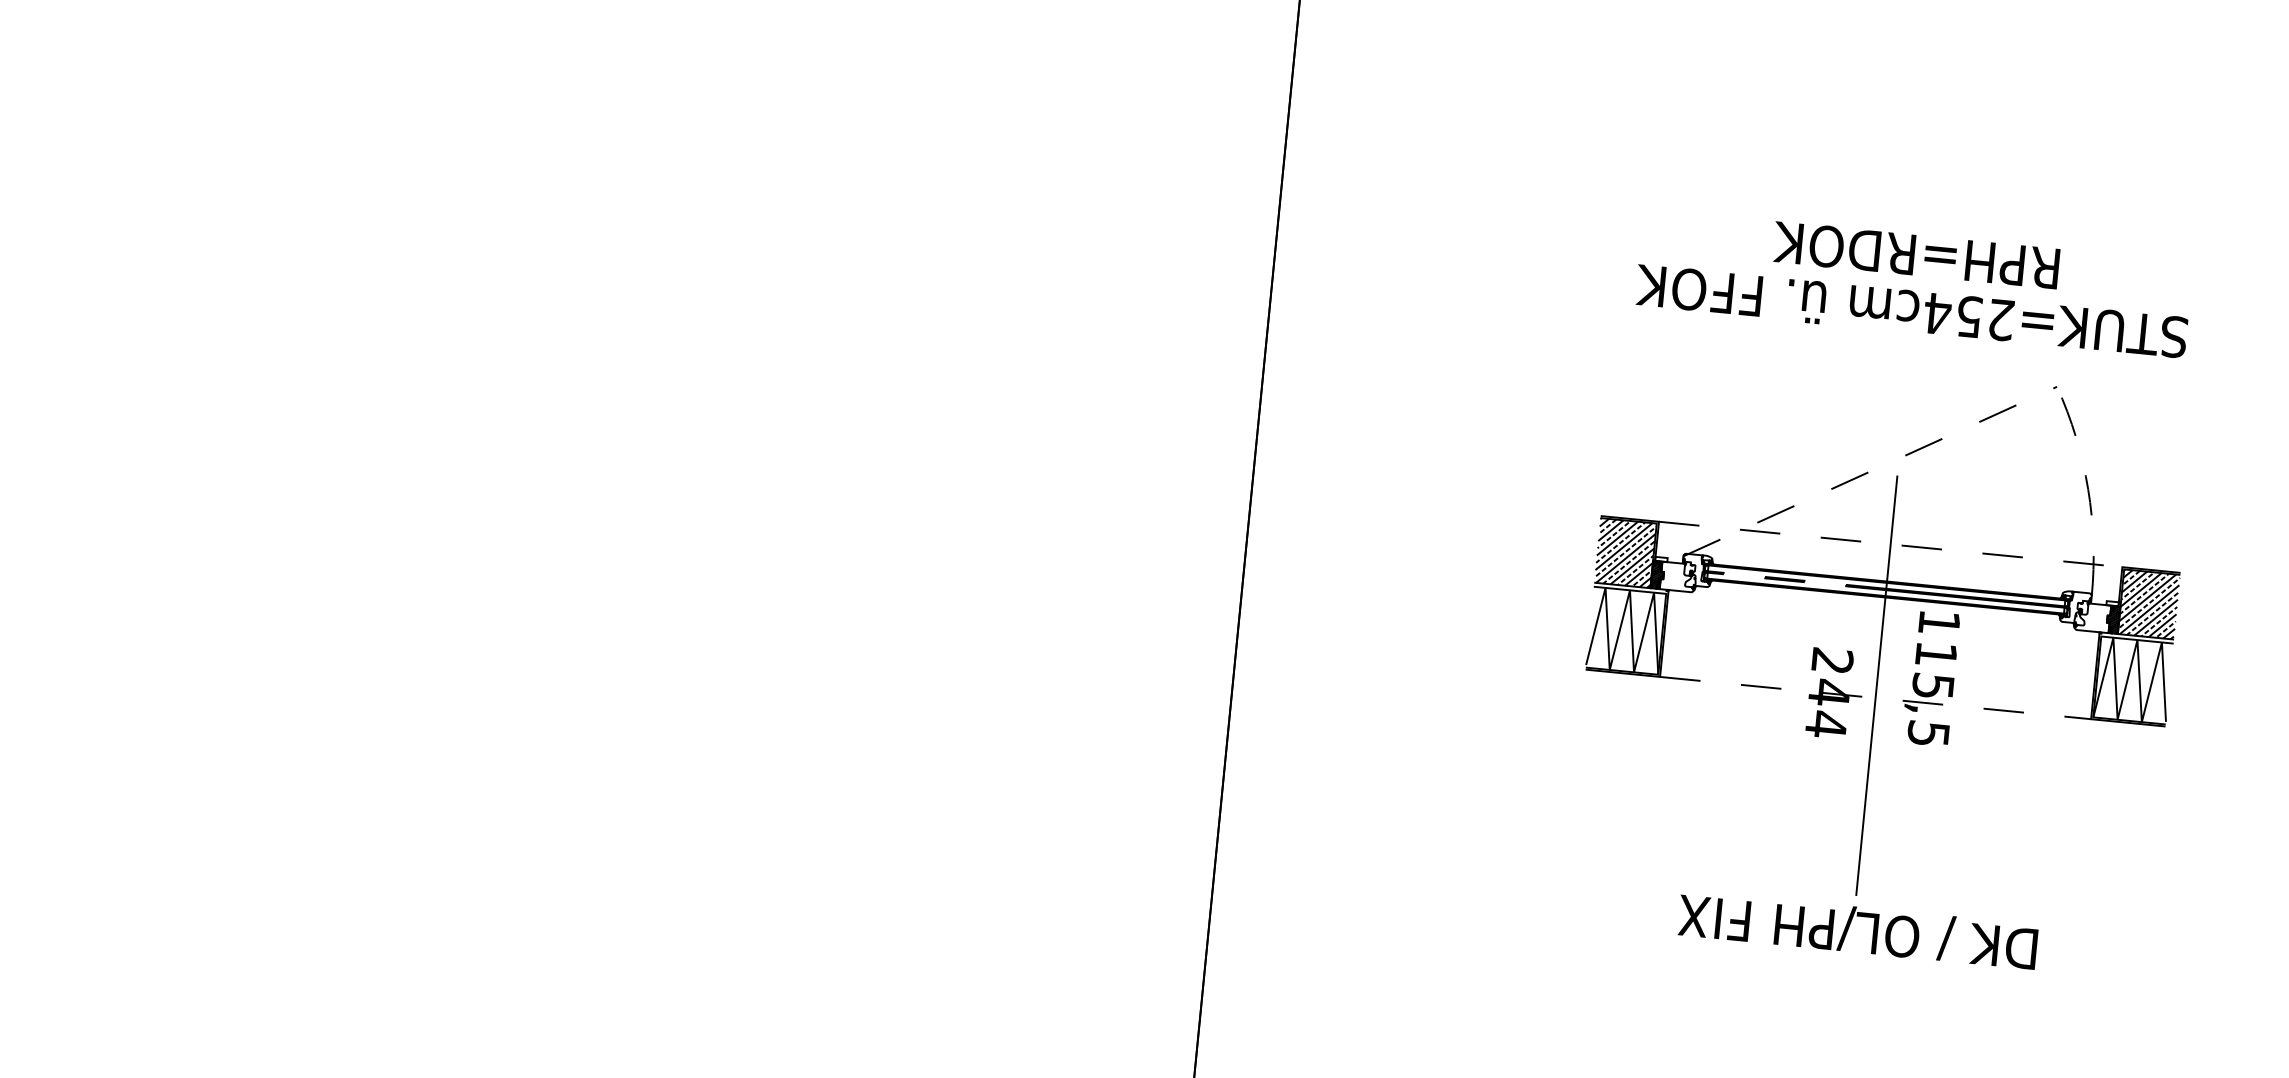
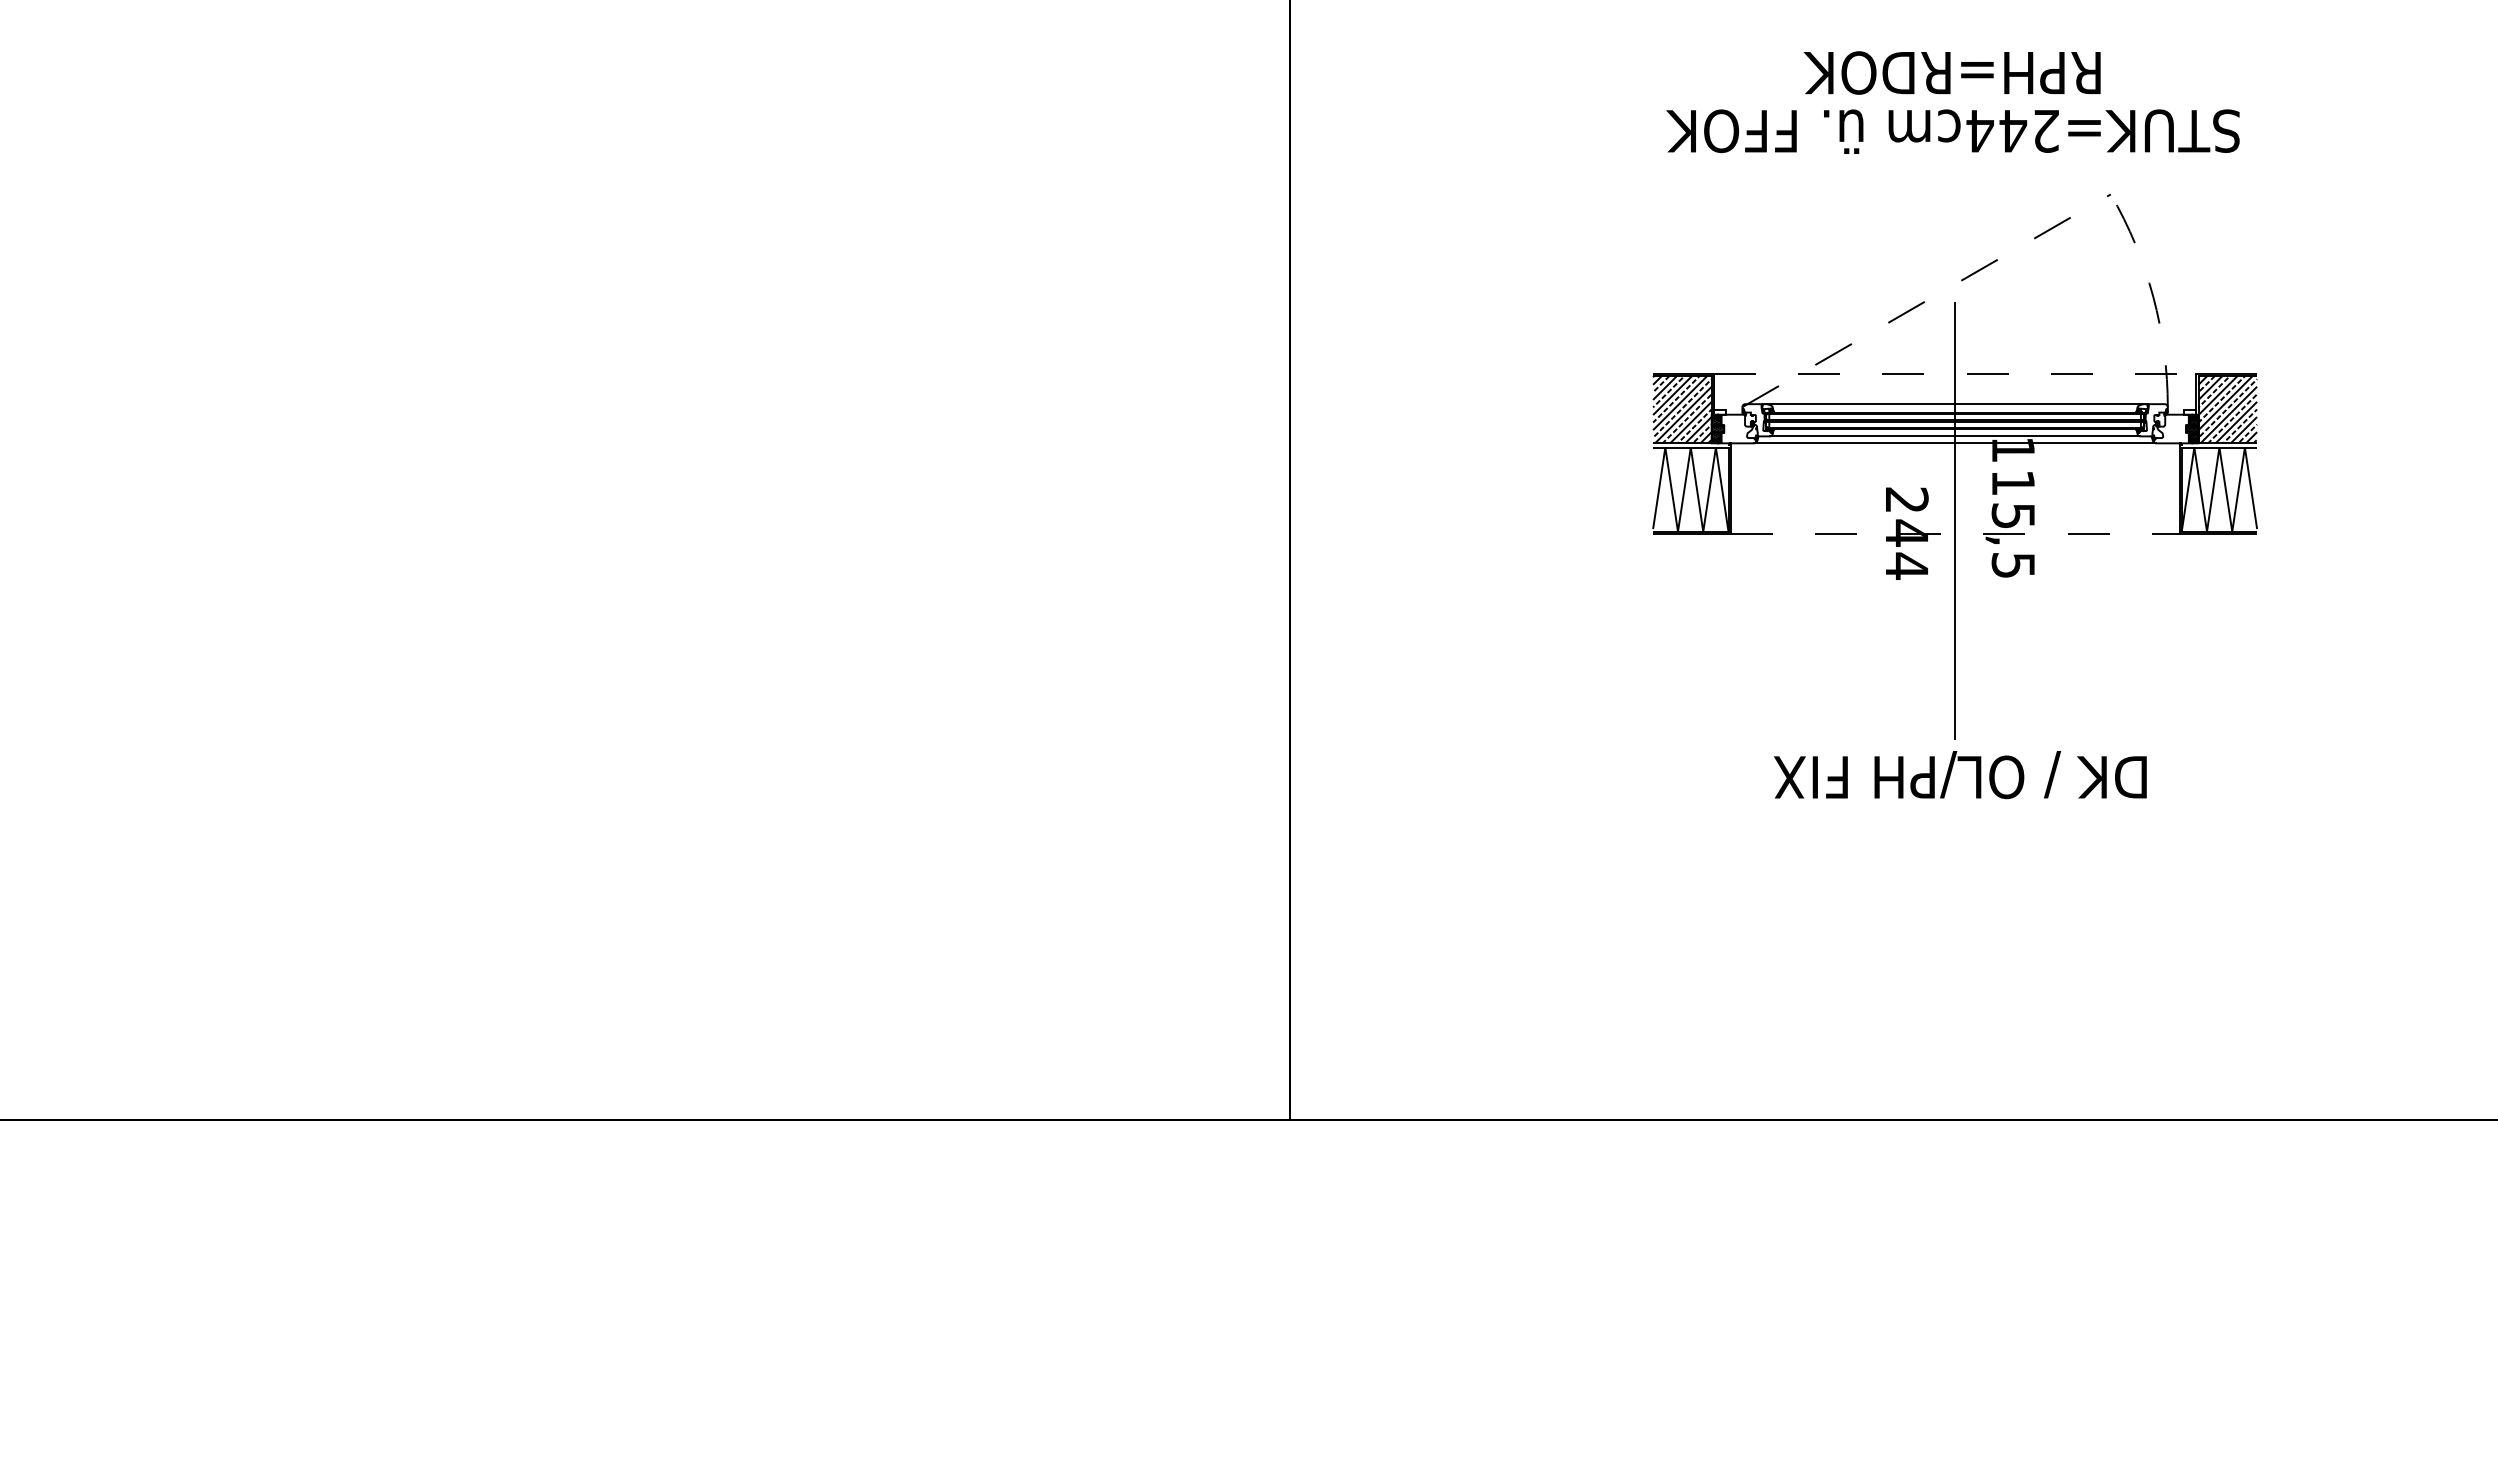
text: (1969, 316) -> (2013, 130), STUK=254cm -> STUK=244cm
line: (1705, 571) -> (1766, 420), dashed -> solid
line: (1887, 573) -> (1954, 404), added
line: (1884, 604) -> (1954, 436), added
line: (1884, 611) -> (1955, 443), added

